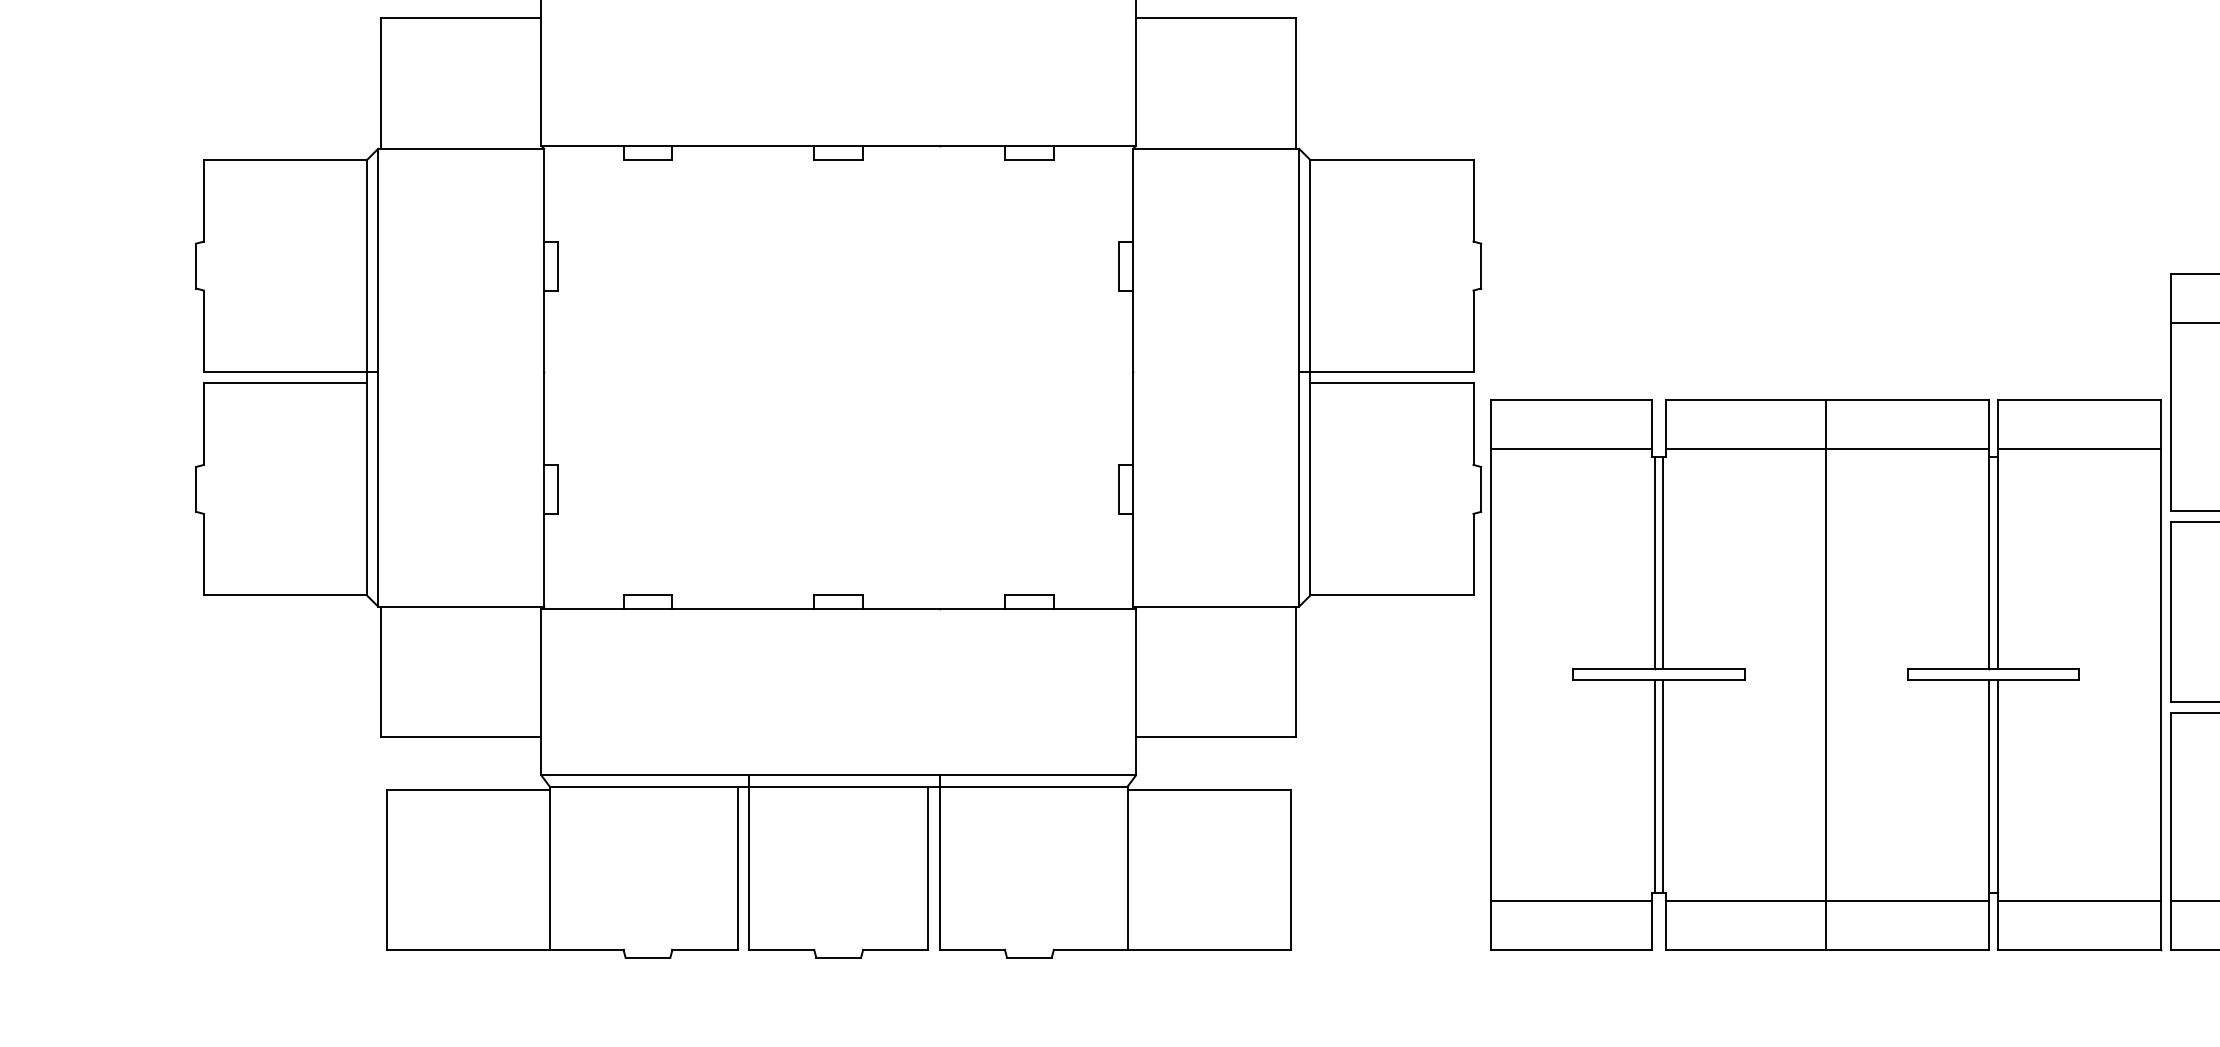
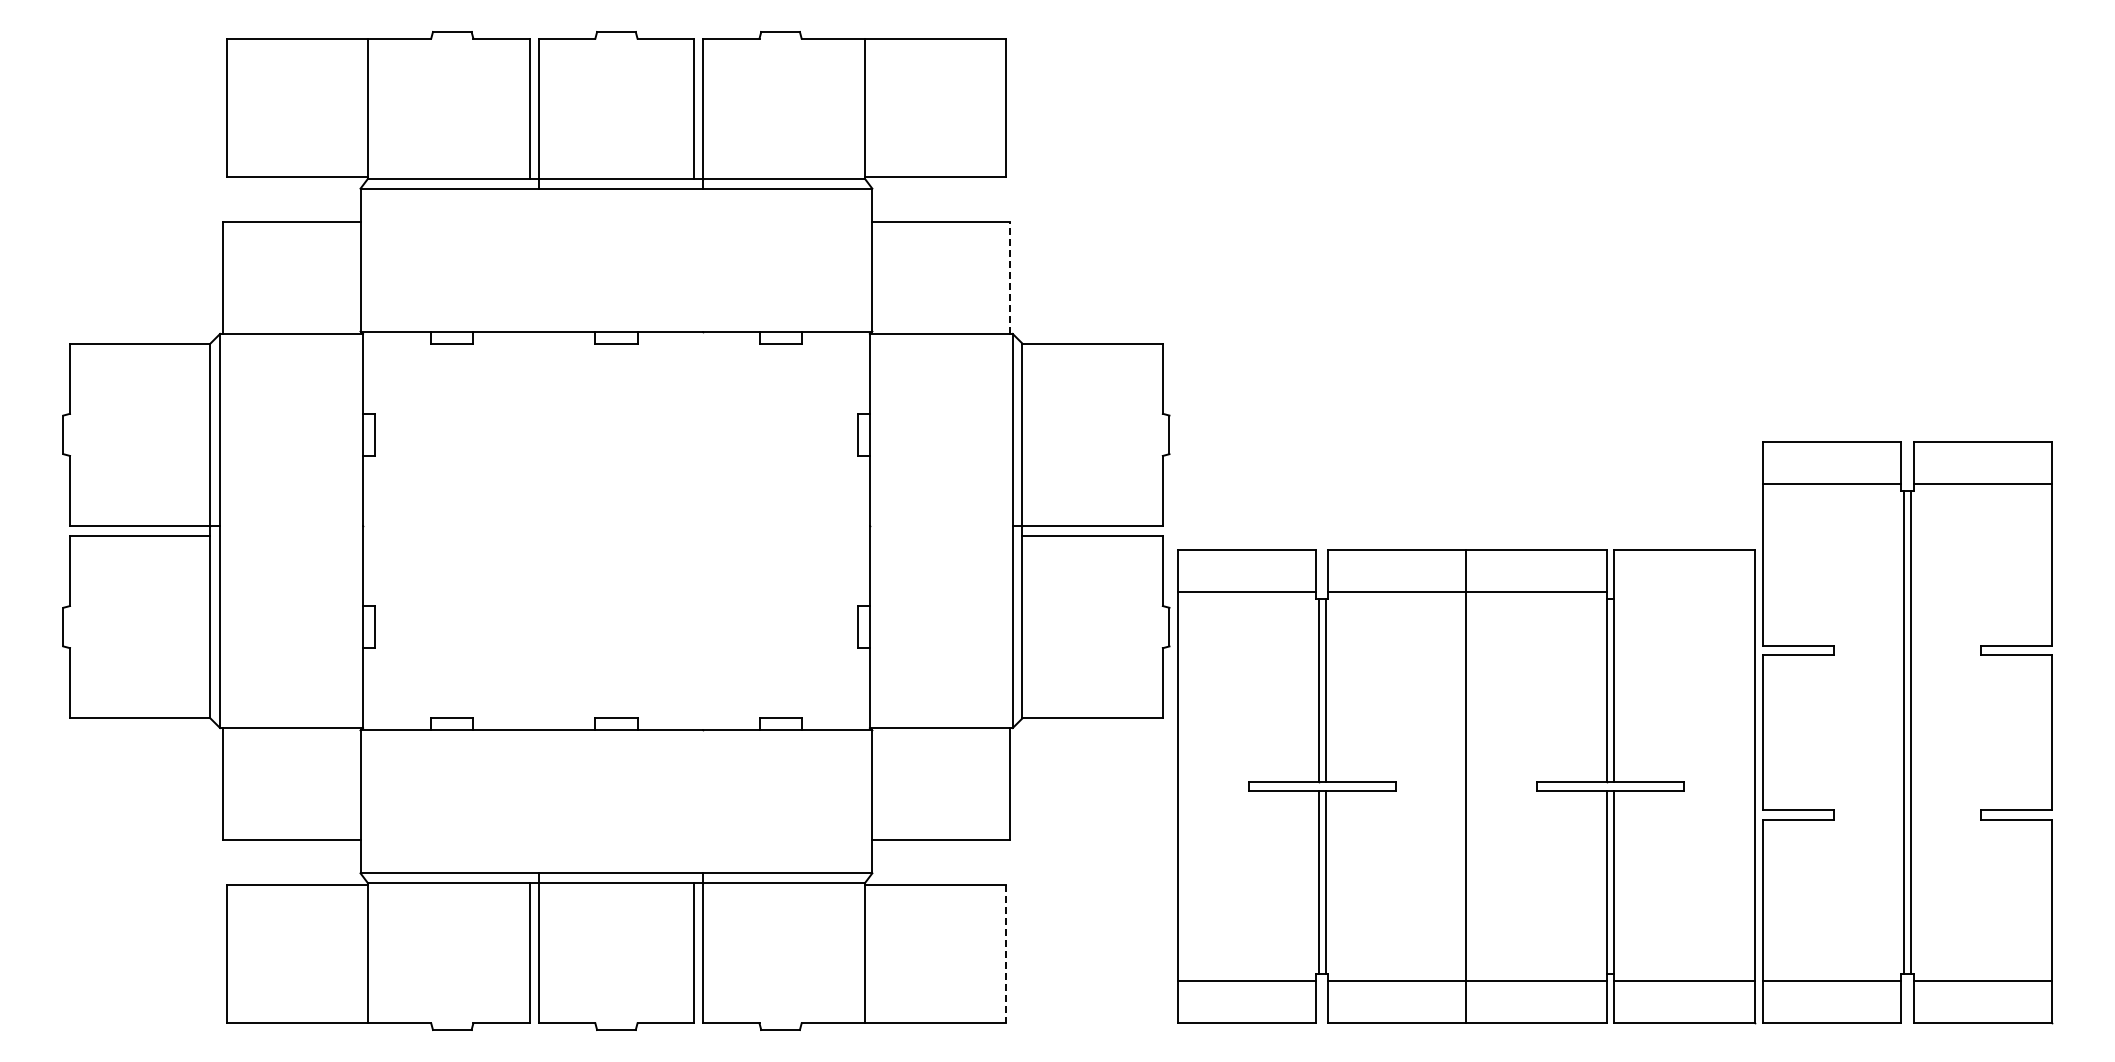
line: (1296, 83) -> (1010, 277), solid -> dashed
line: (2079, 449) -> (1684, 592), removed
line: (1290, 869) -> (1005, 954), solid -> dashed

